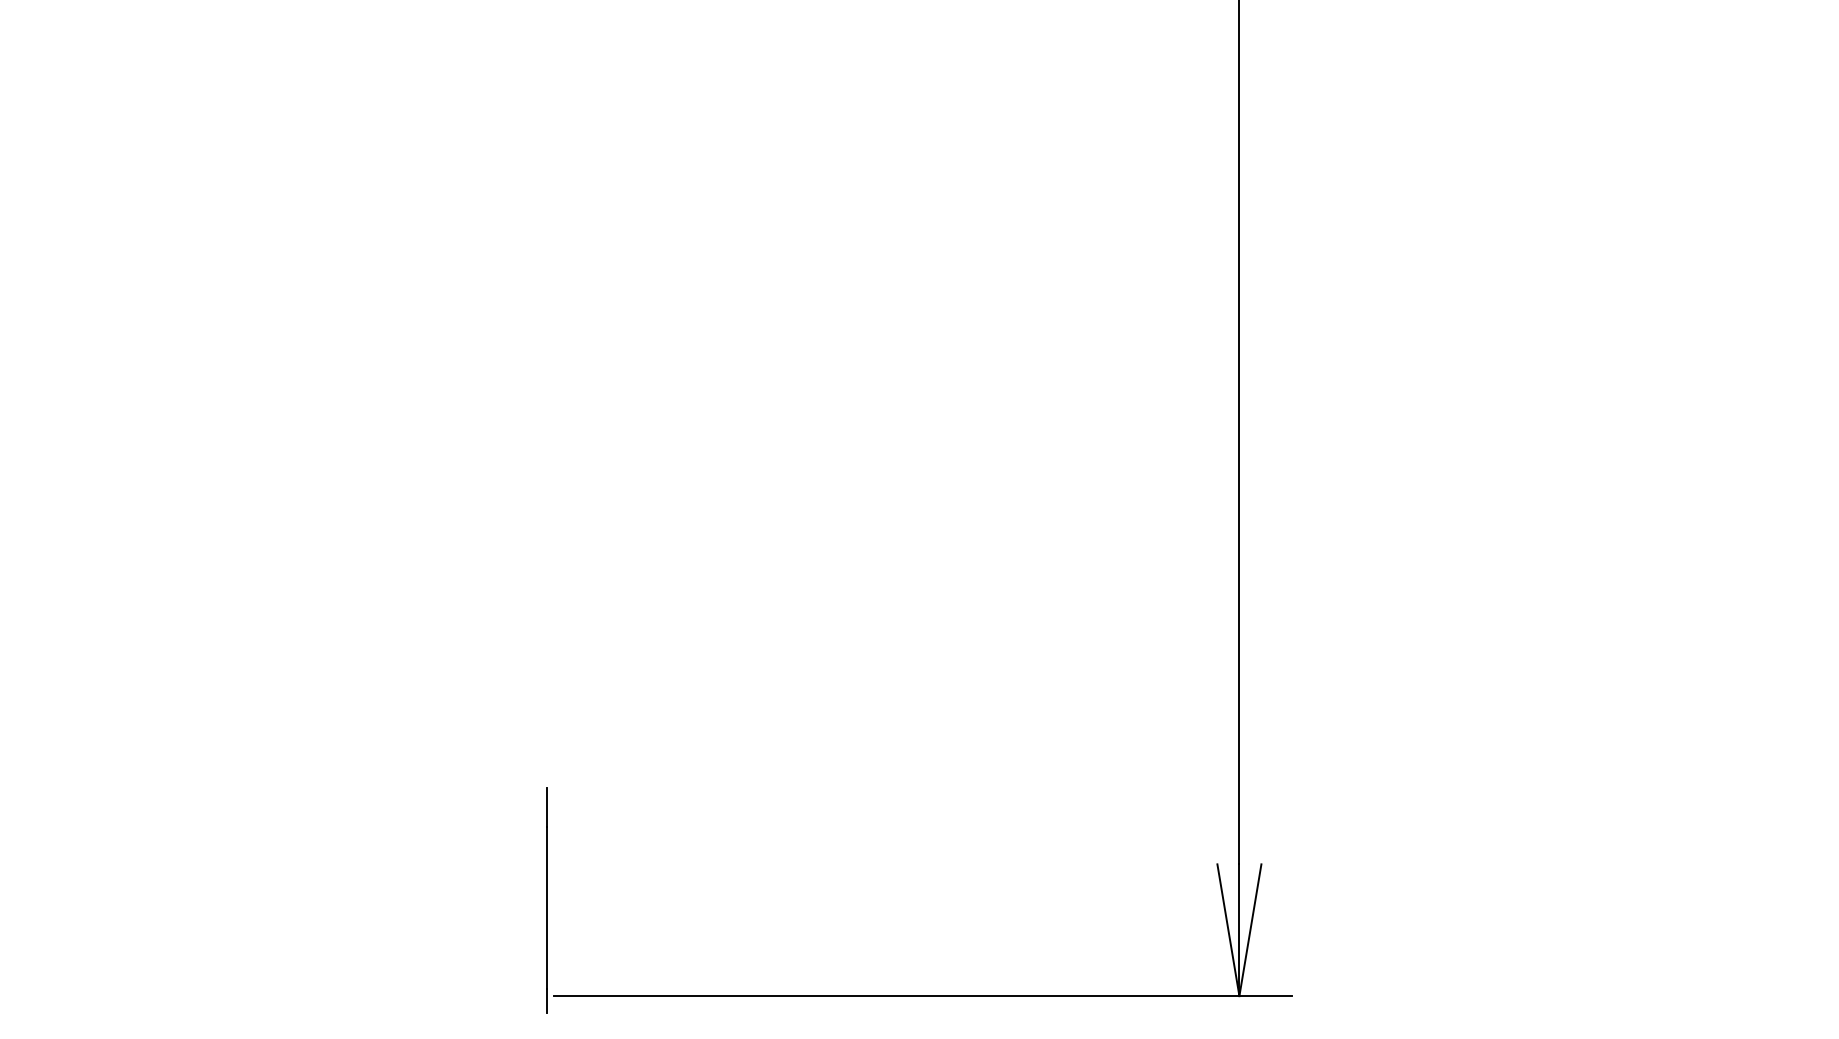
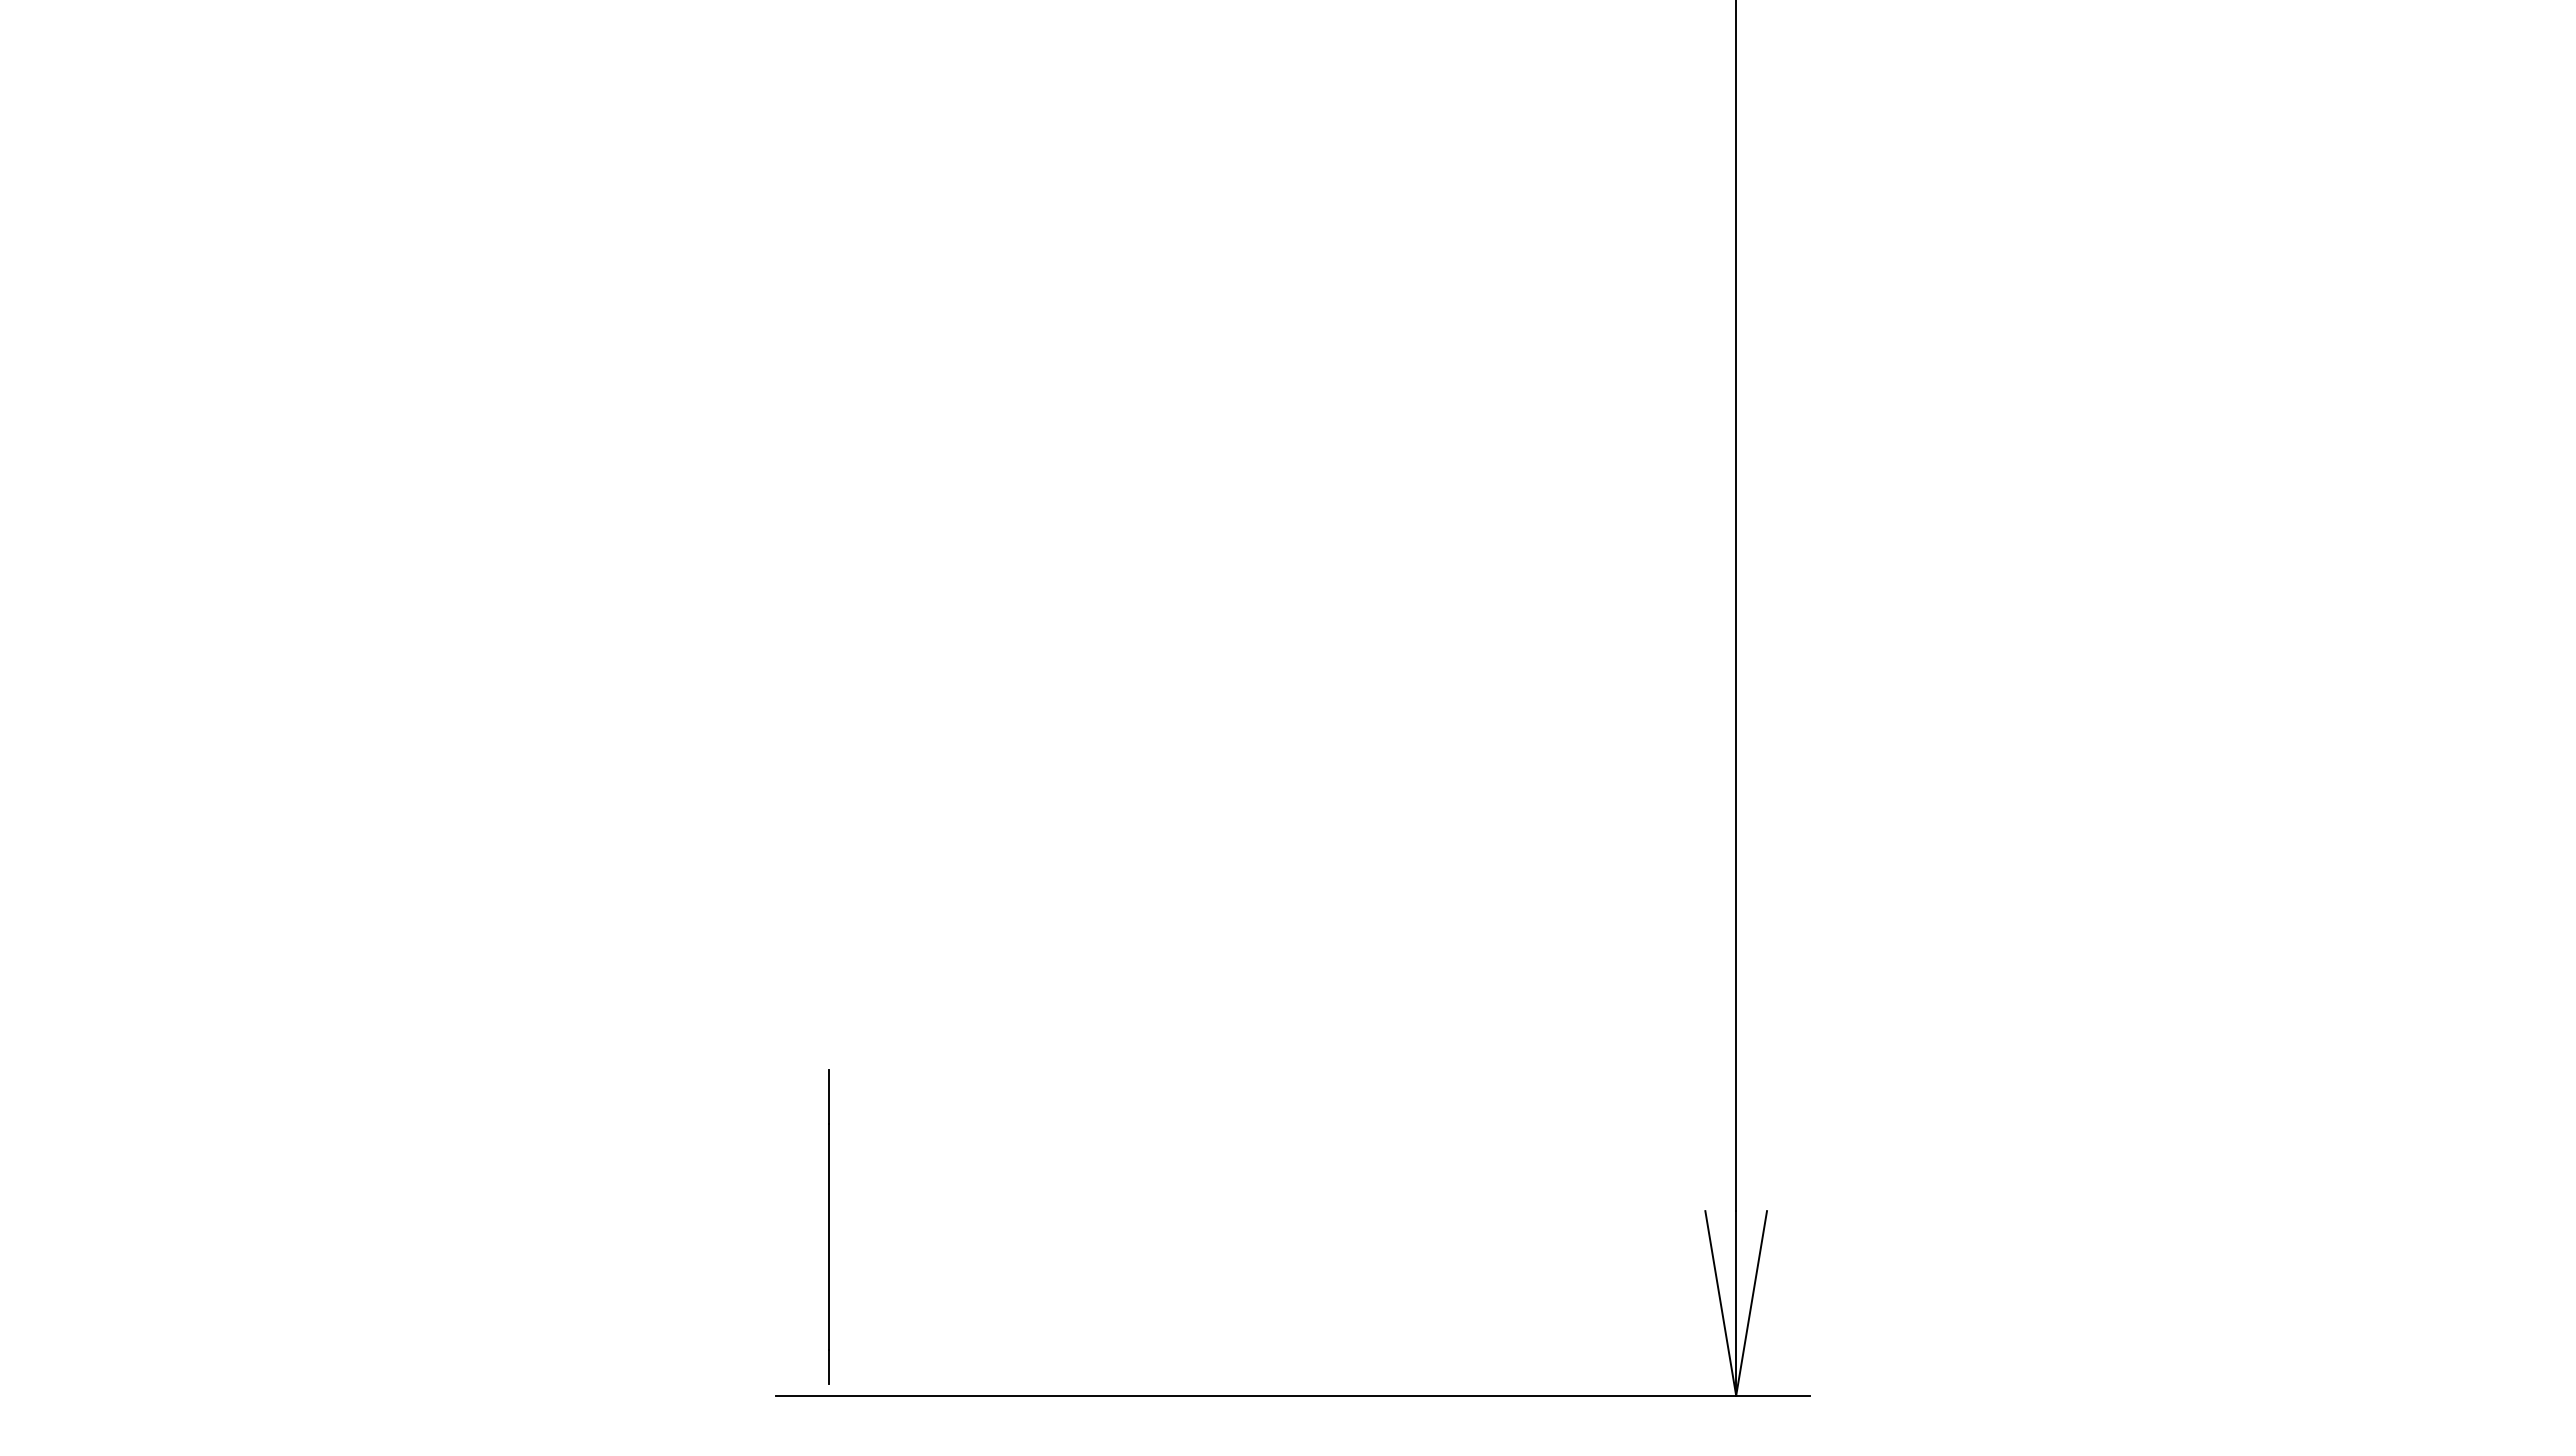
line: (546, 900) -> (828, 1226), moved

